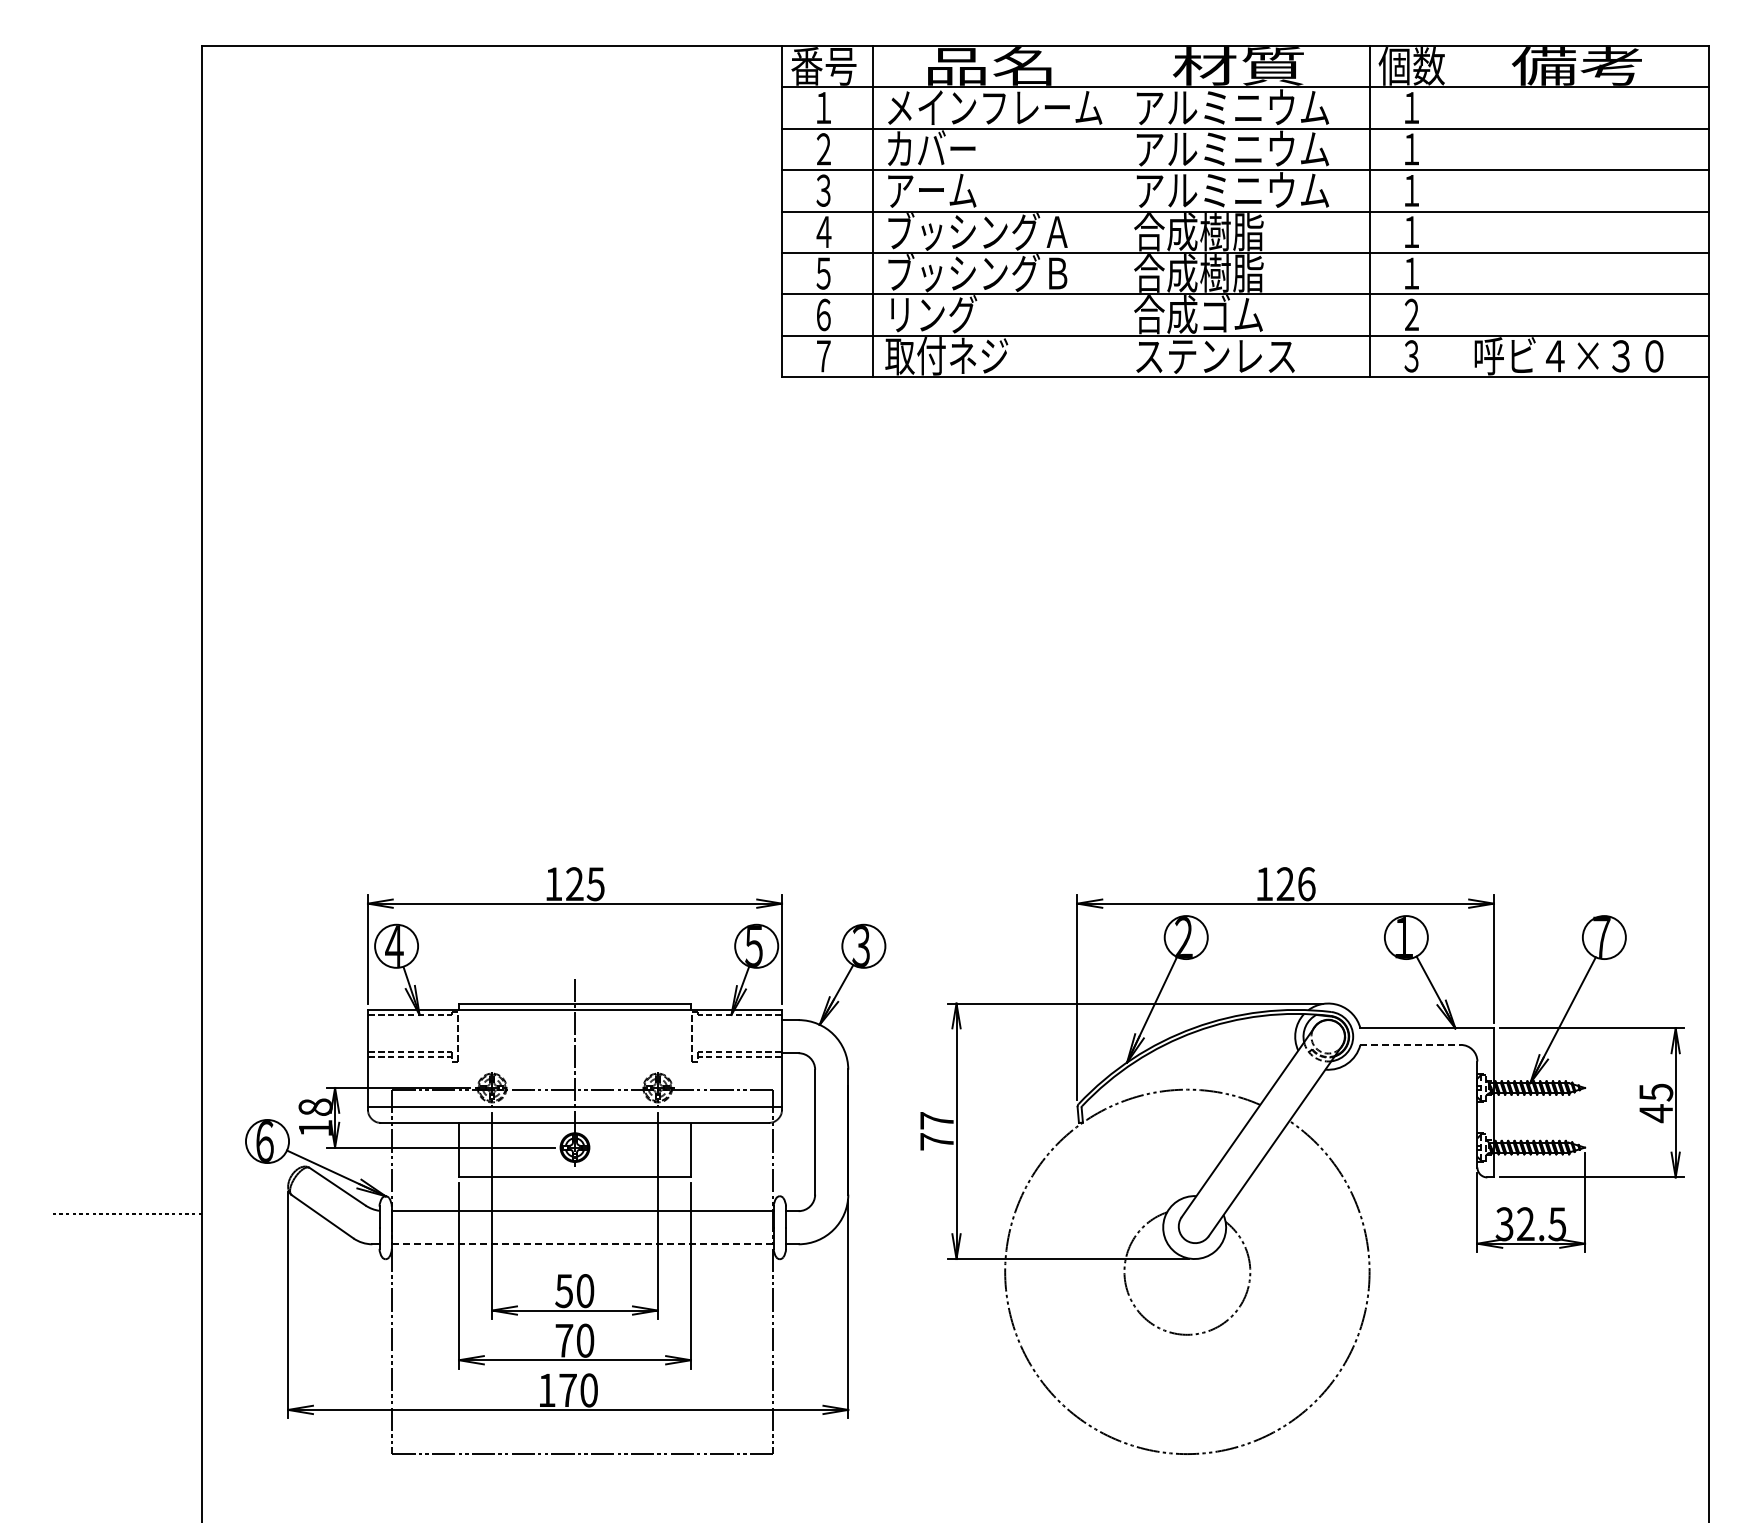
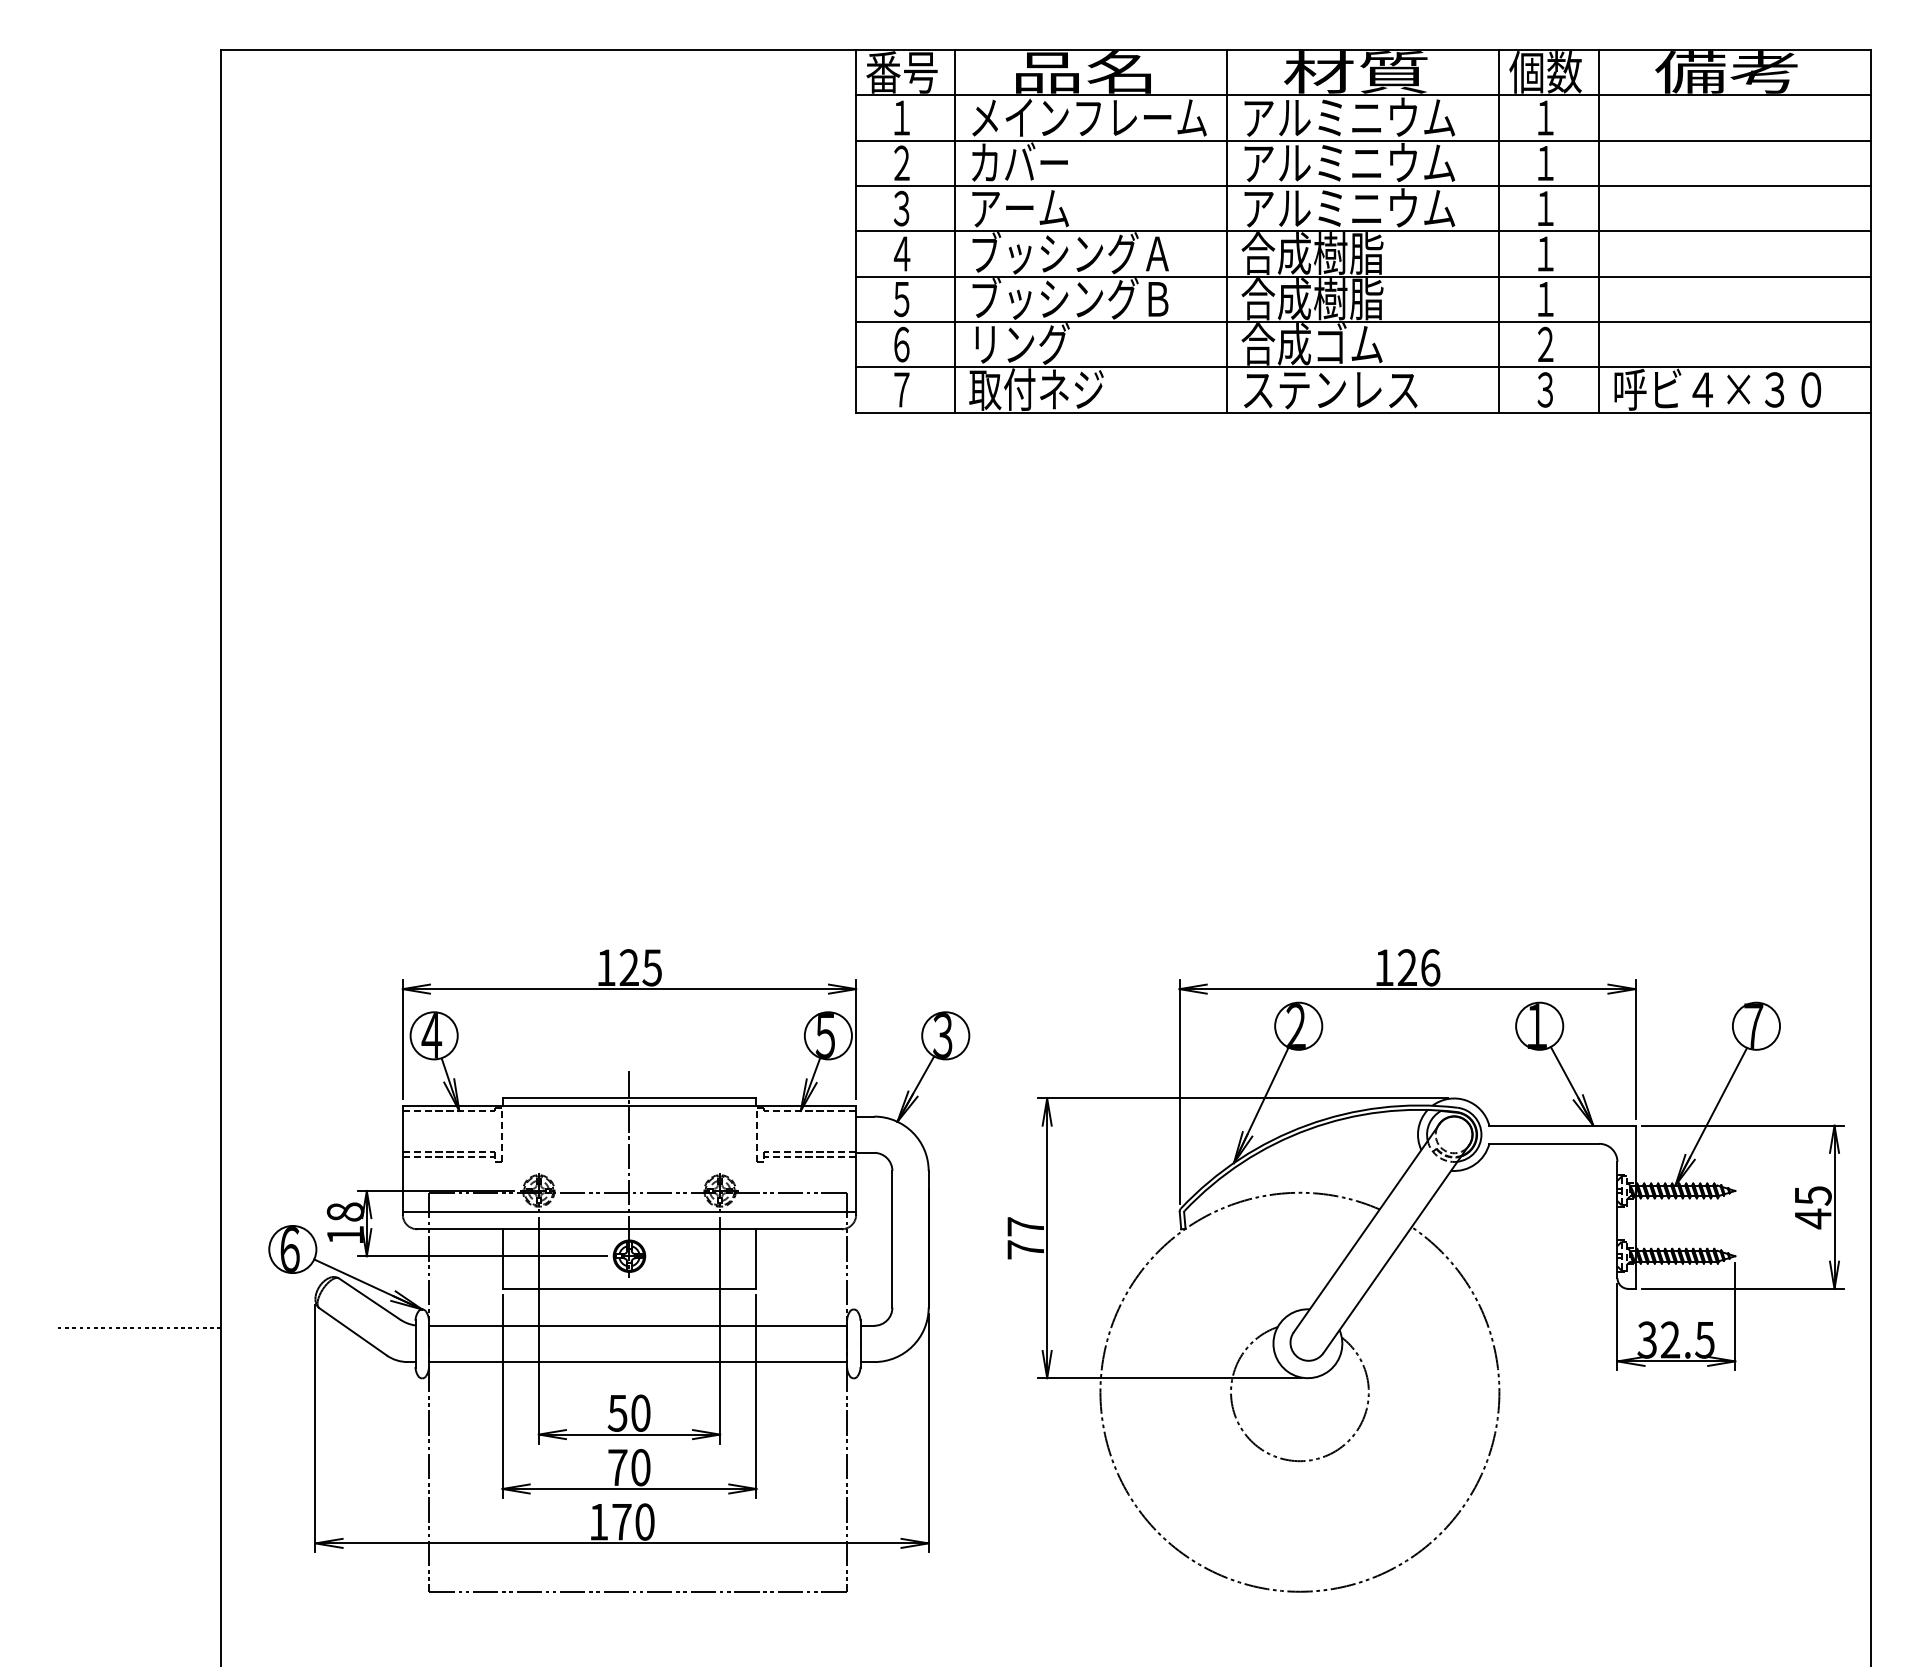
line: (1121, 211) -> (1227, 231), added
line: (1460, 211) -> (1598, 231), added
line: (1411, 1044) -> (1545, 1143), dashed -> solid
line: (582, 1244) -> (637, 1362), dashed -> solid

